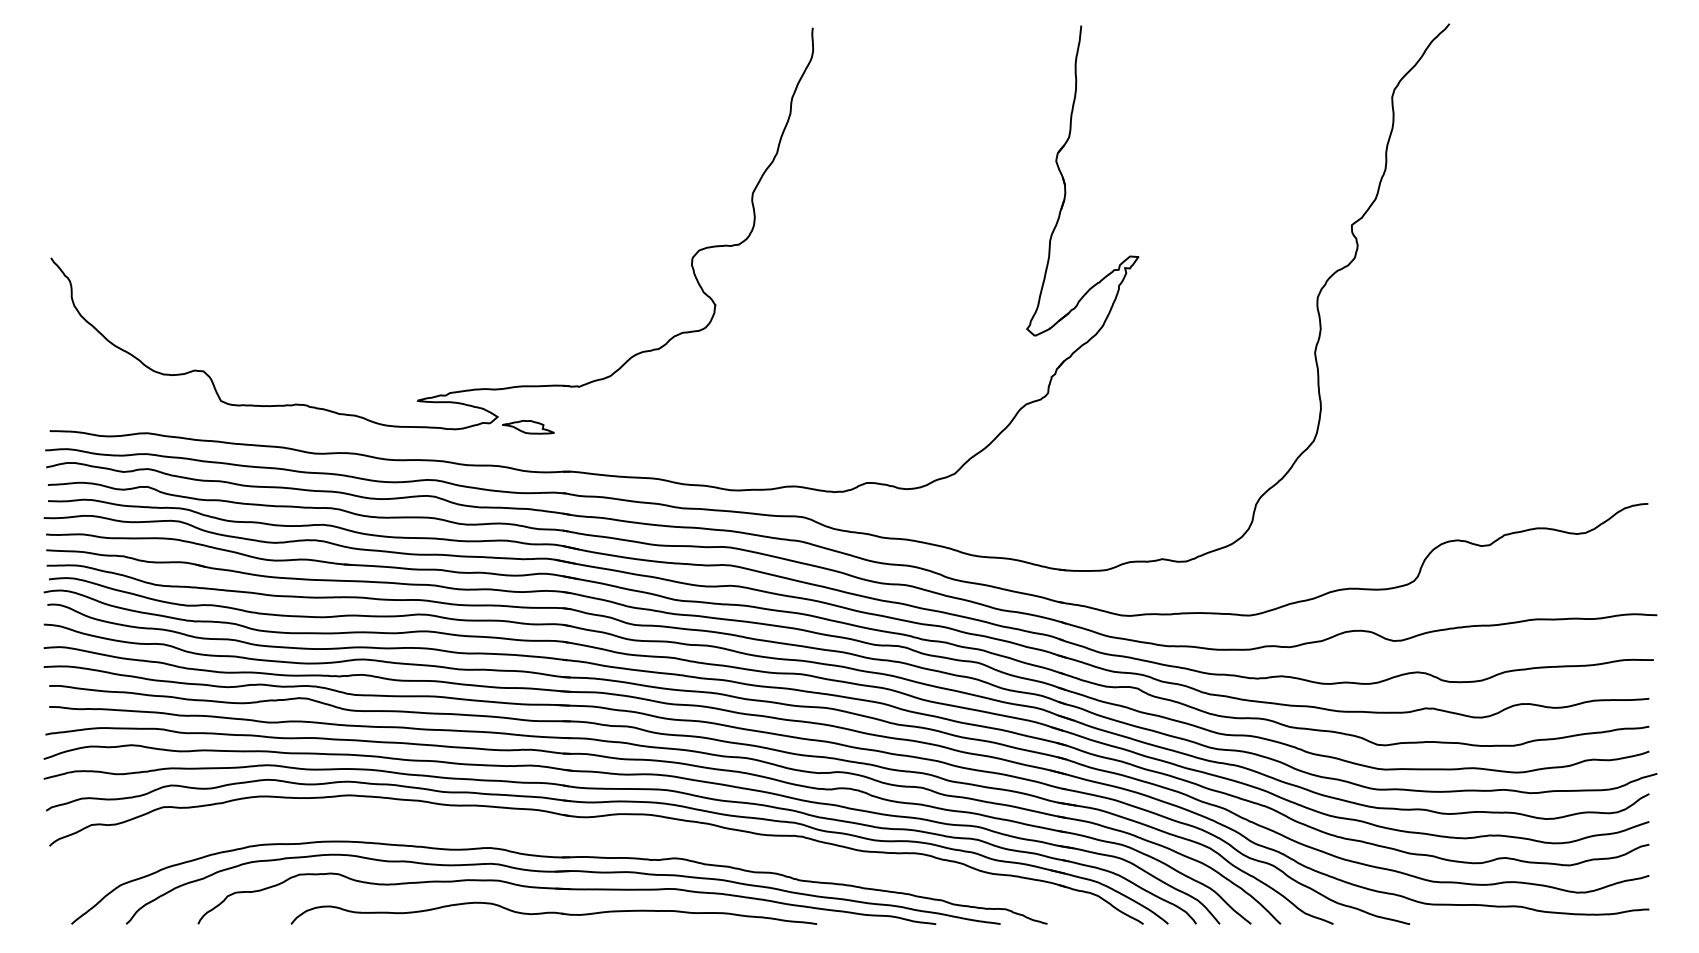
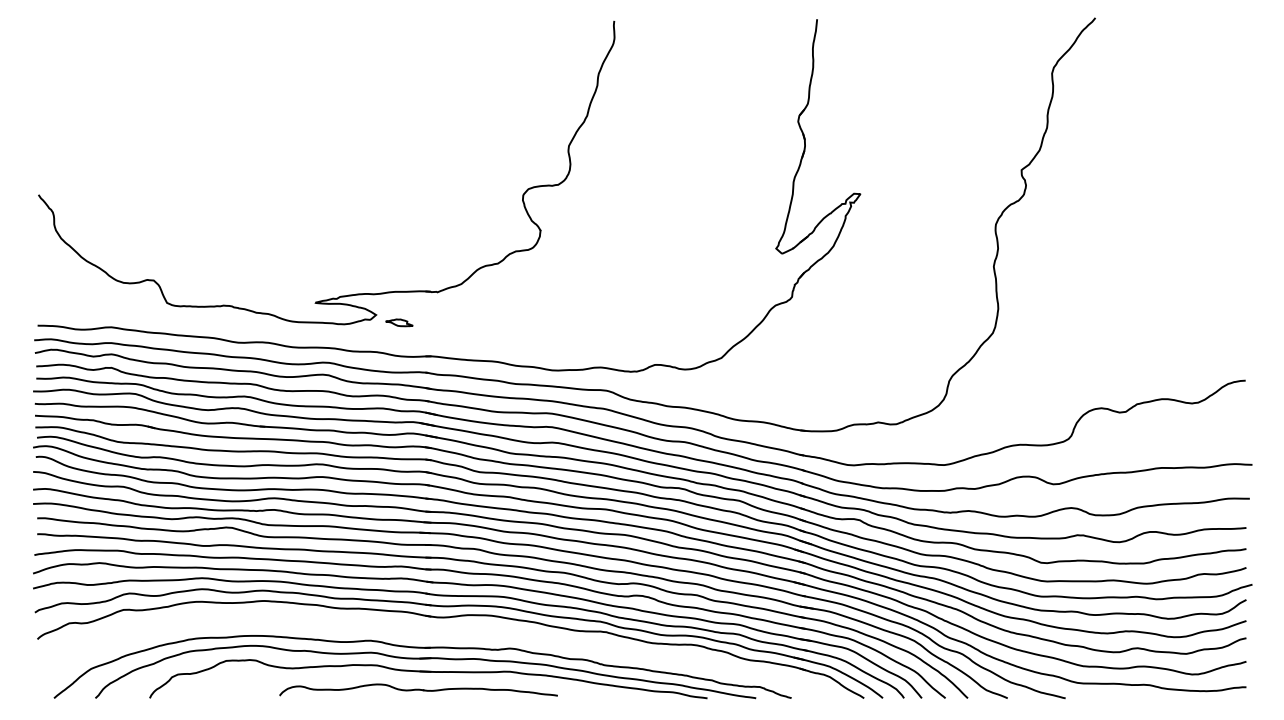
part: (528, 427) -> (399, 322), size x0.7
part: (553, 912) -> (418, 689), size x0.7

